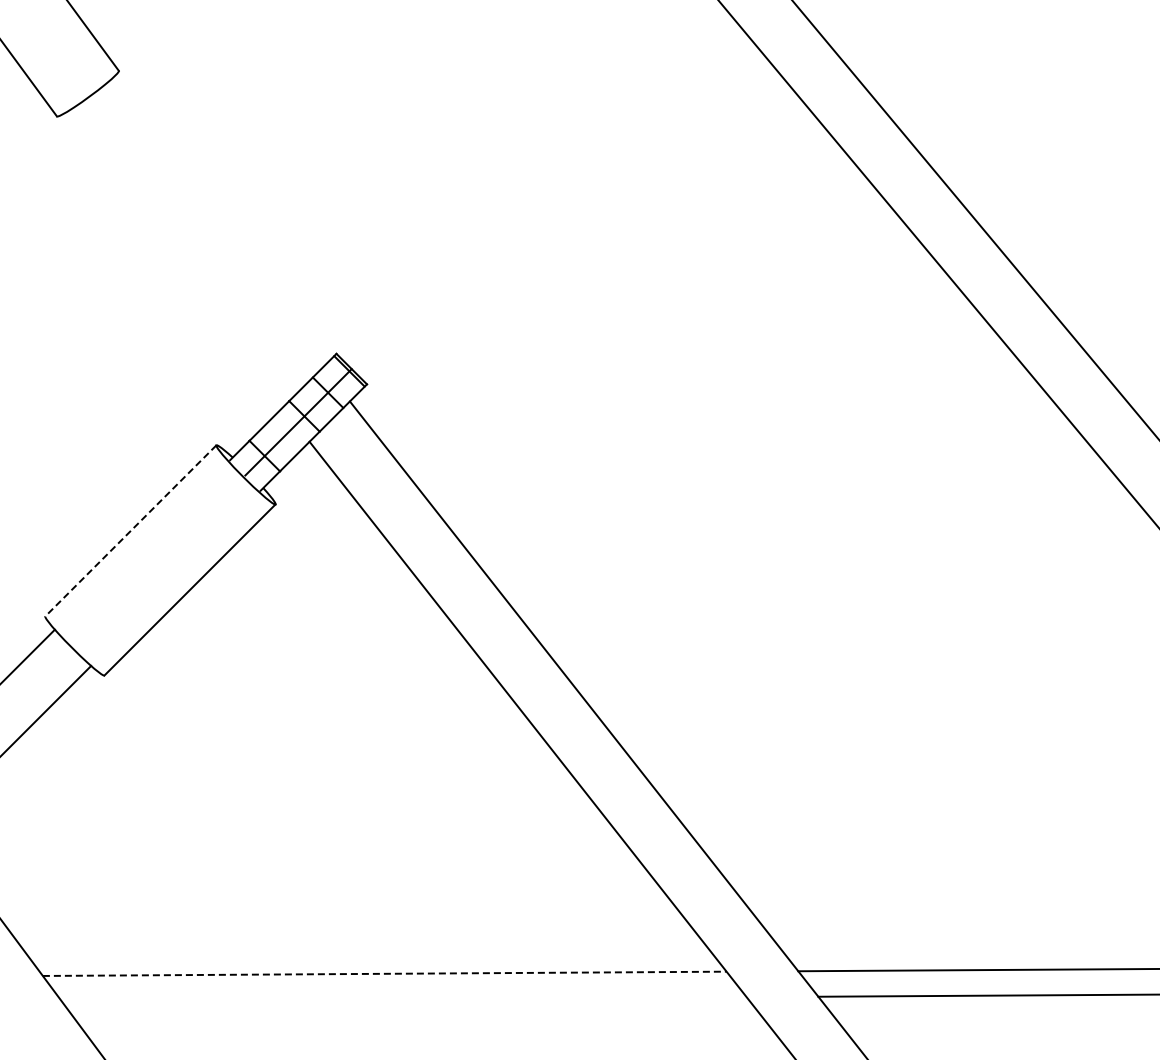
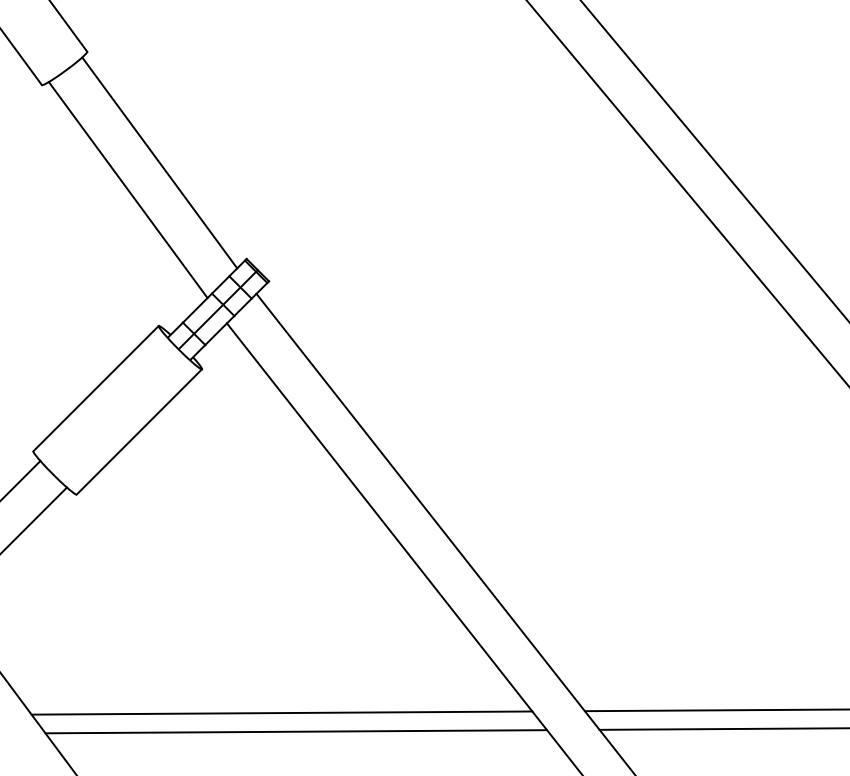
line: (217, 222) -> (159, 162), added
line: (174, 259) -> (128, 189), added
line: (130, 530) -> (95, 388), dashed -> solid
line: (384, 973) -> (281, 712), dashed -> solid
line: (403, 999) -> (295, 731), added

